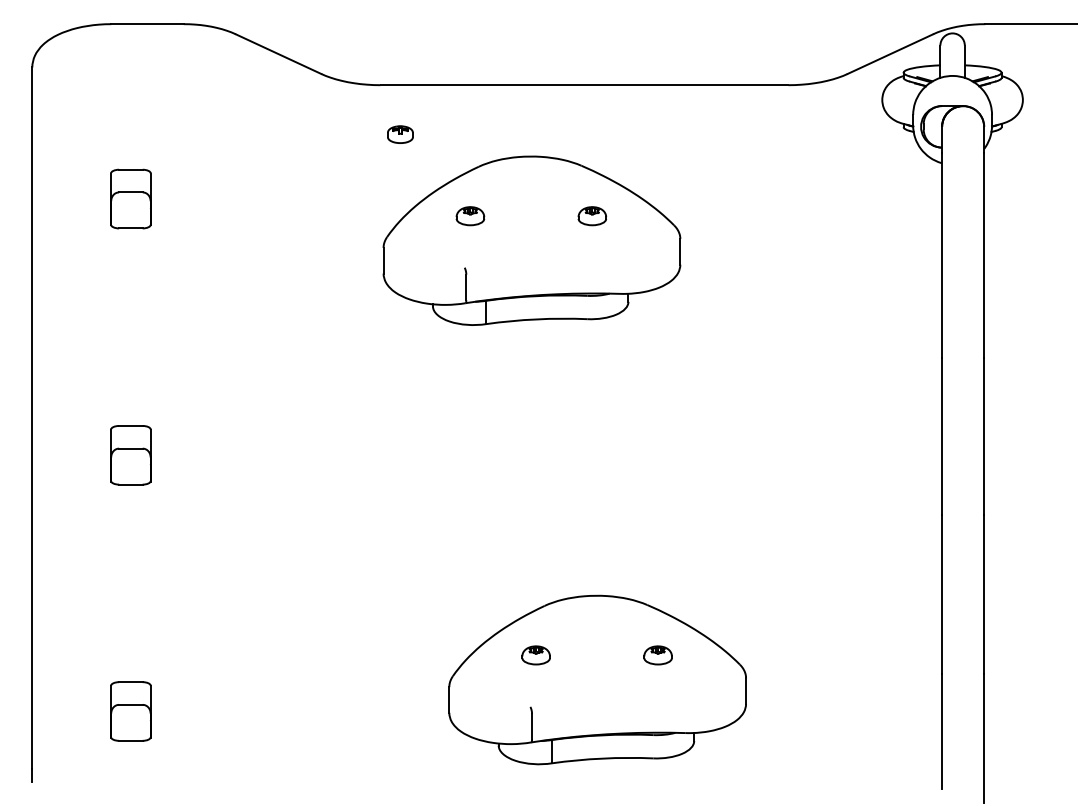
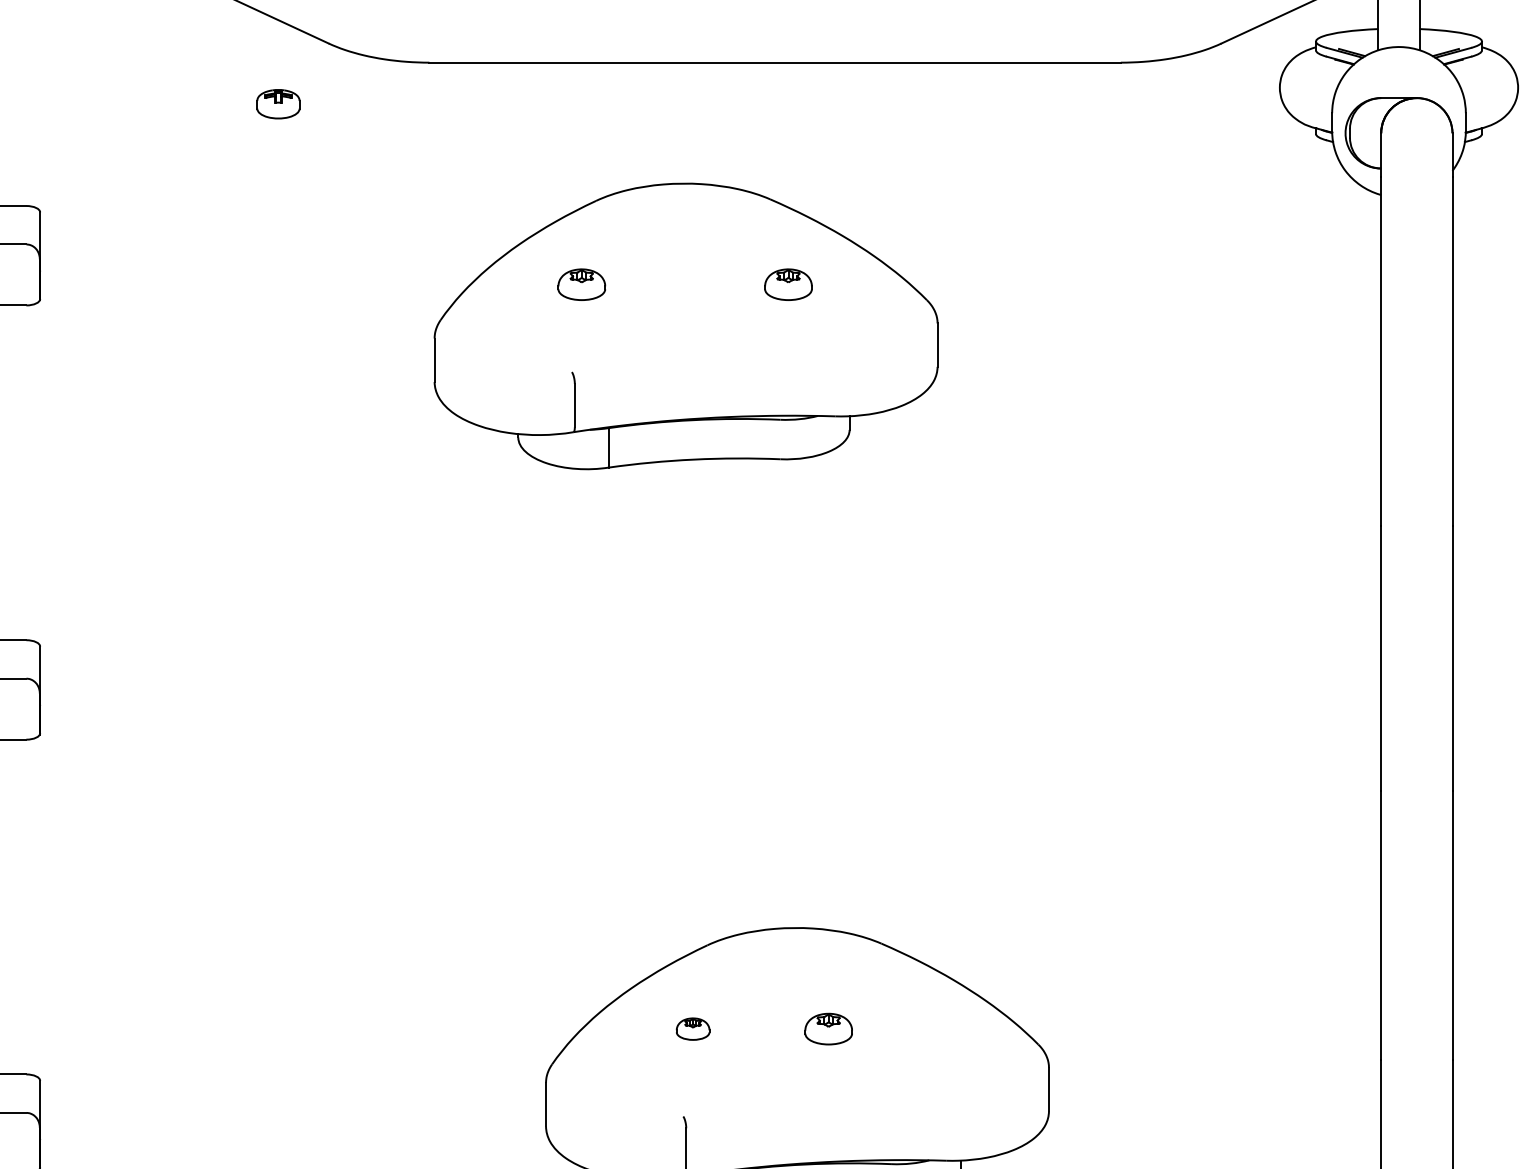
part: (400, 134) -> (278, 103), moved
part: (535, 655) -> (692, 1029), size x0.7
part: (657, 655) -> (827, 1029), moved

